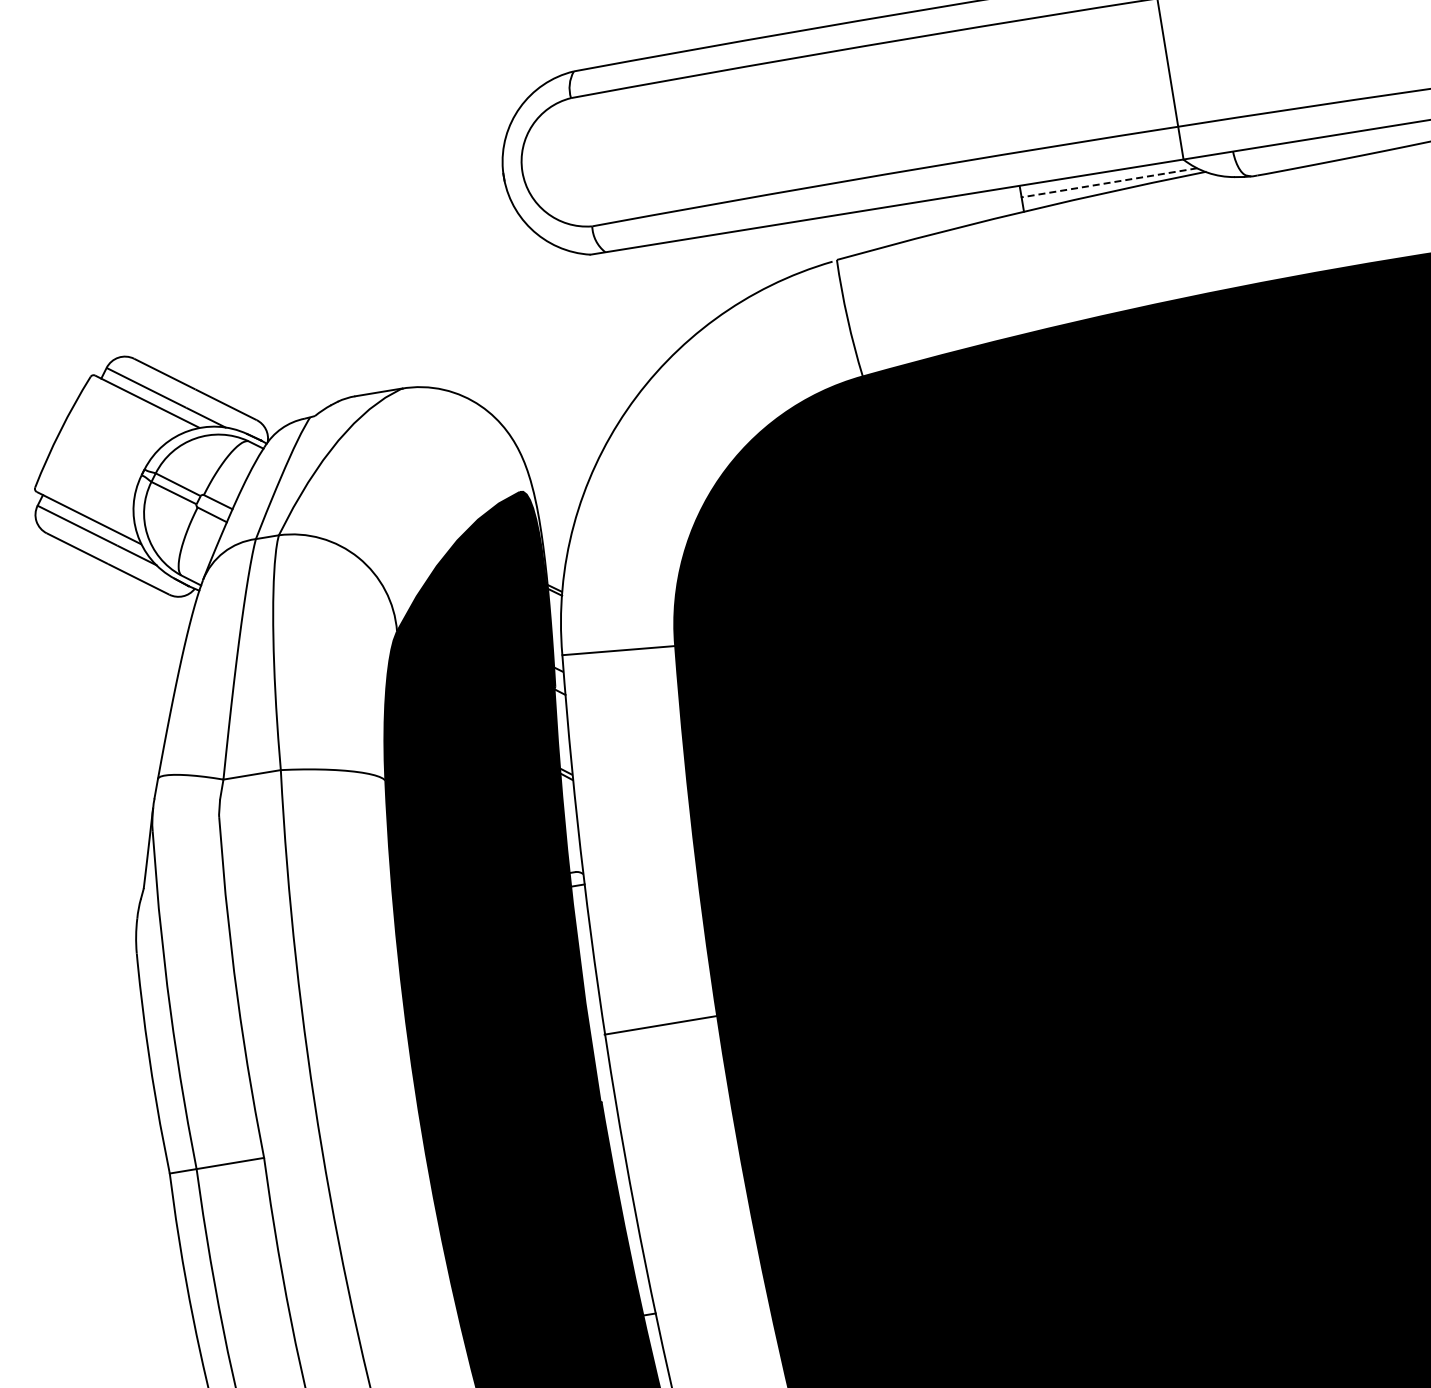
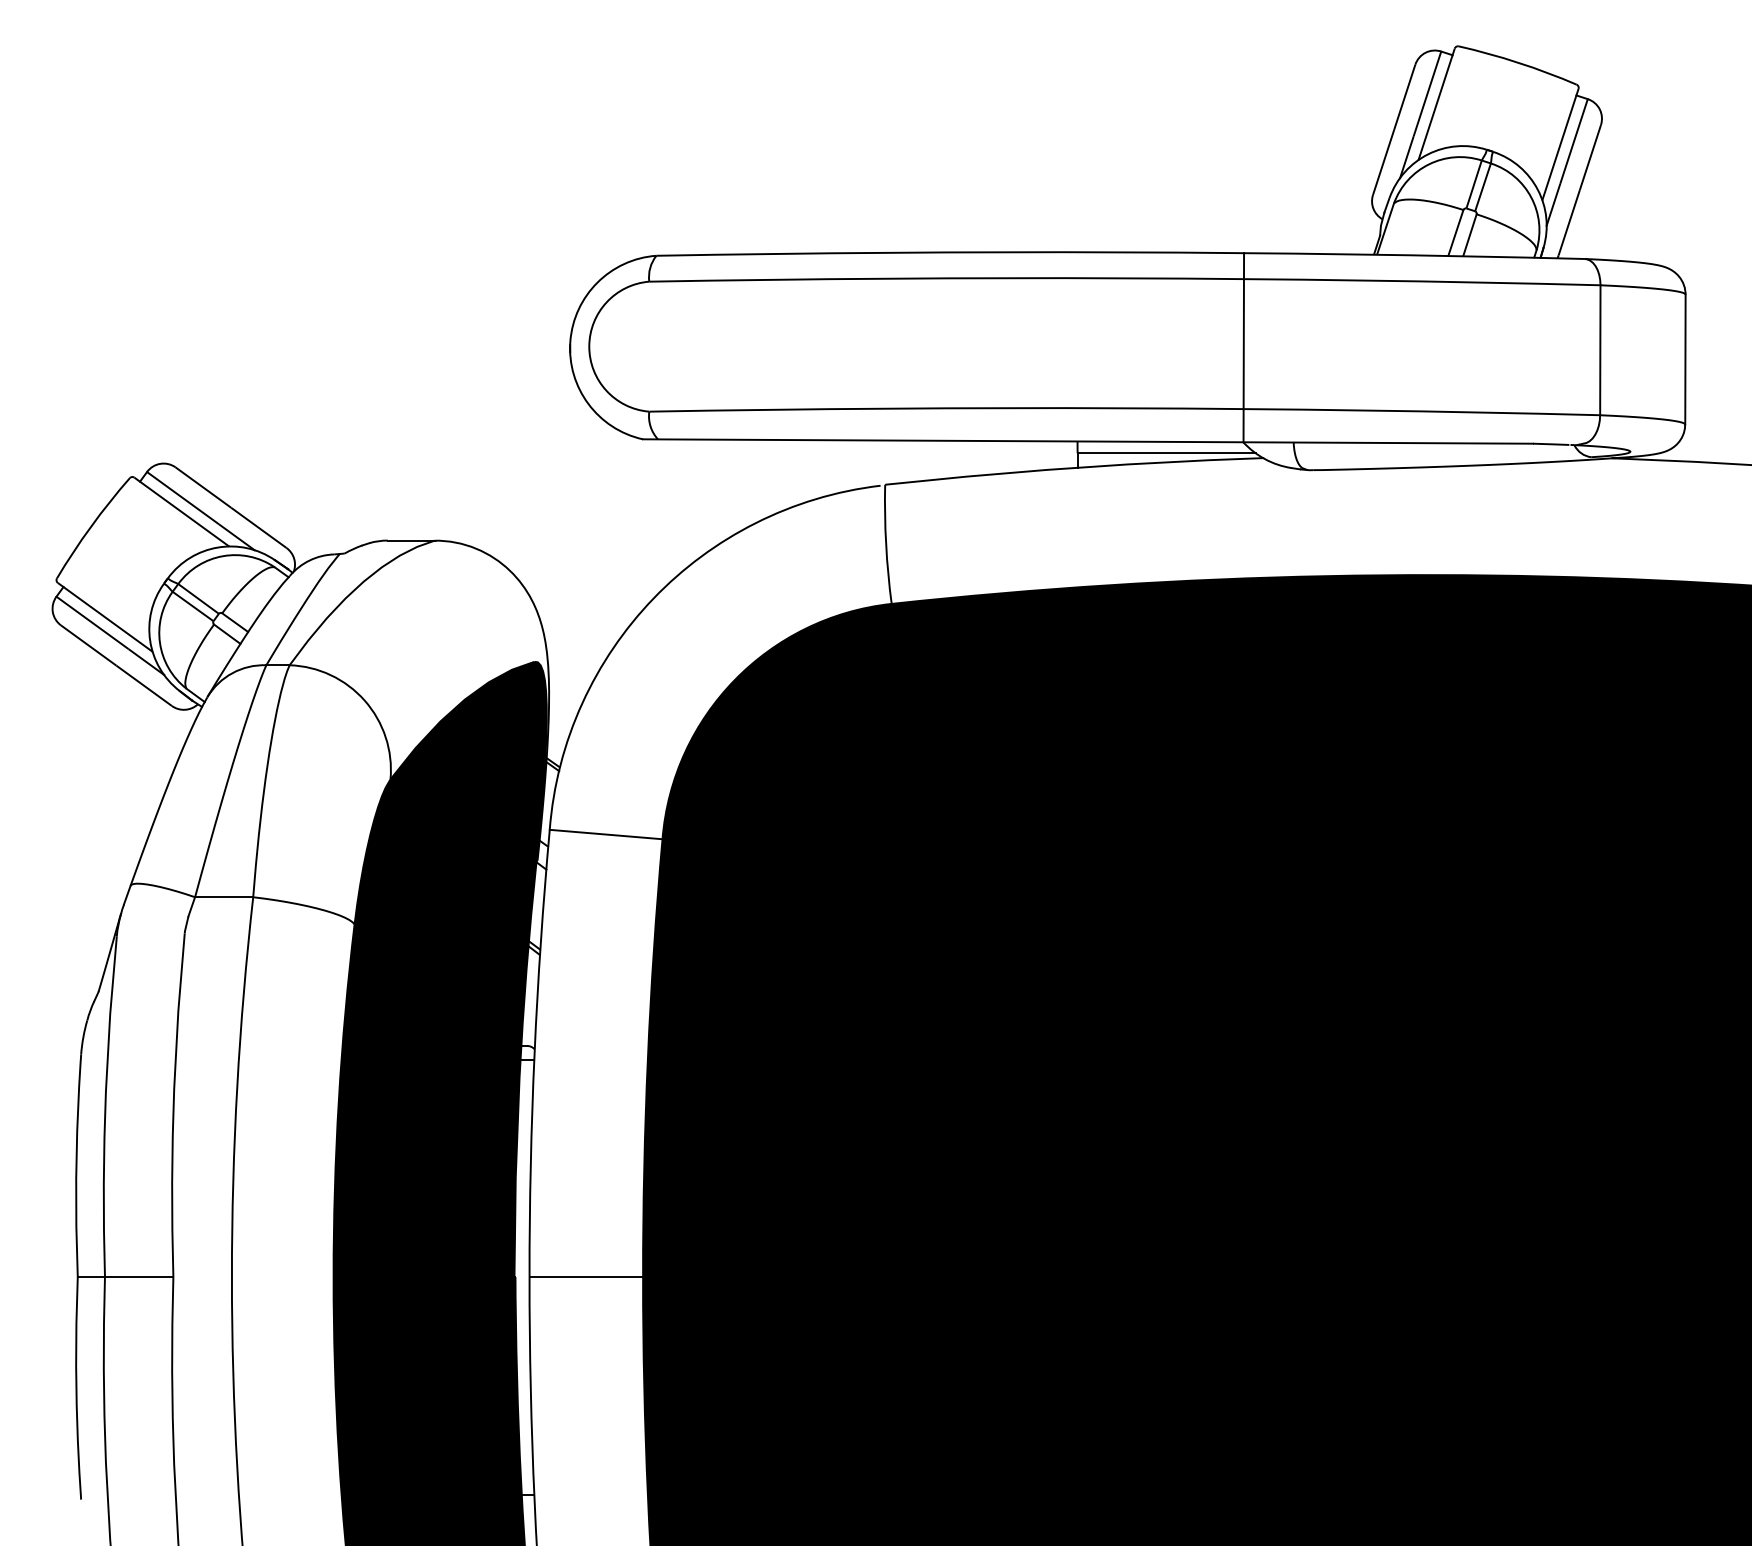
line: (1109, 183) -> (1166, 453), dashed -> solid
line: (660, 1025) -> (586, 1277), moved

